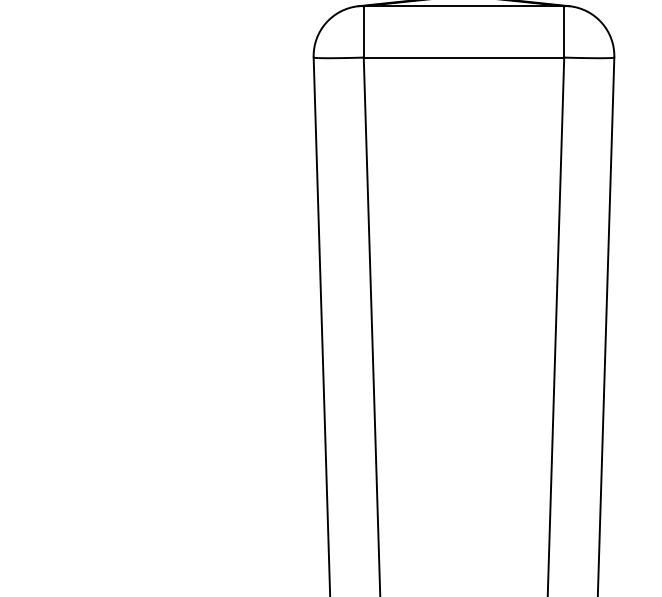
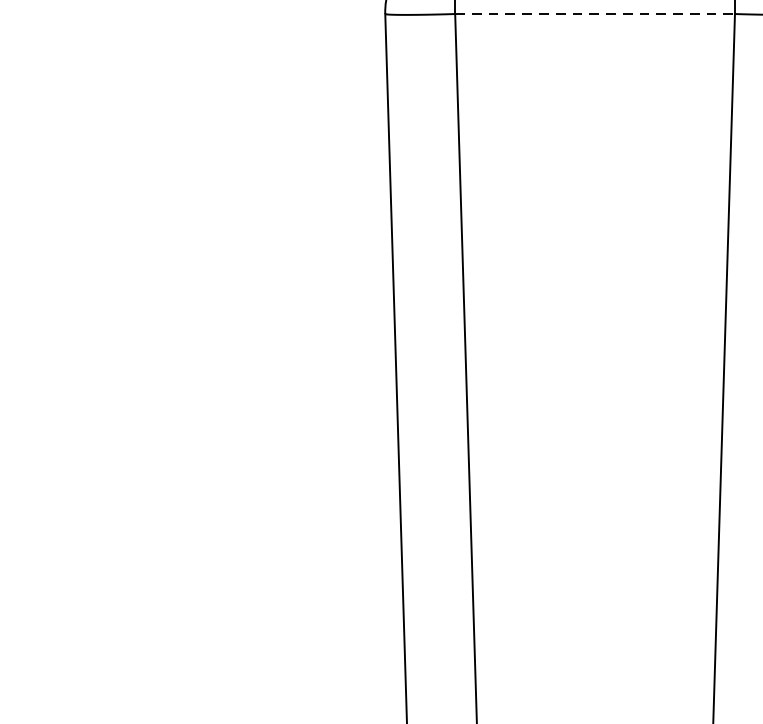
line: (464, 57) -> (595, 13), solid -> dashed

